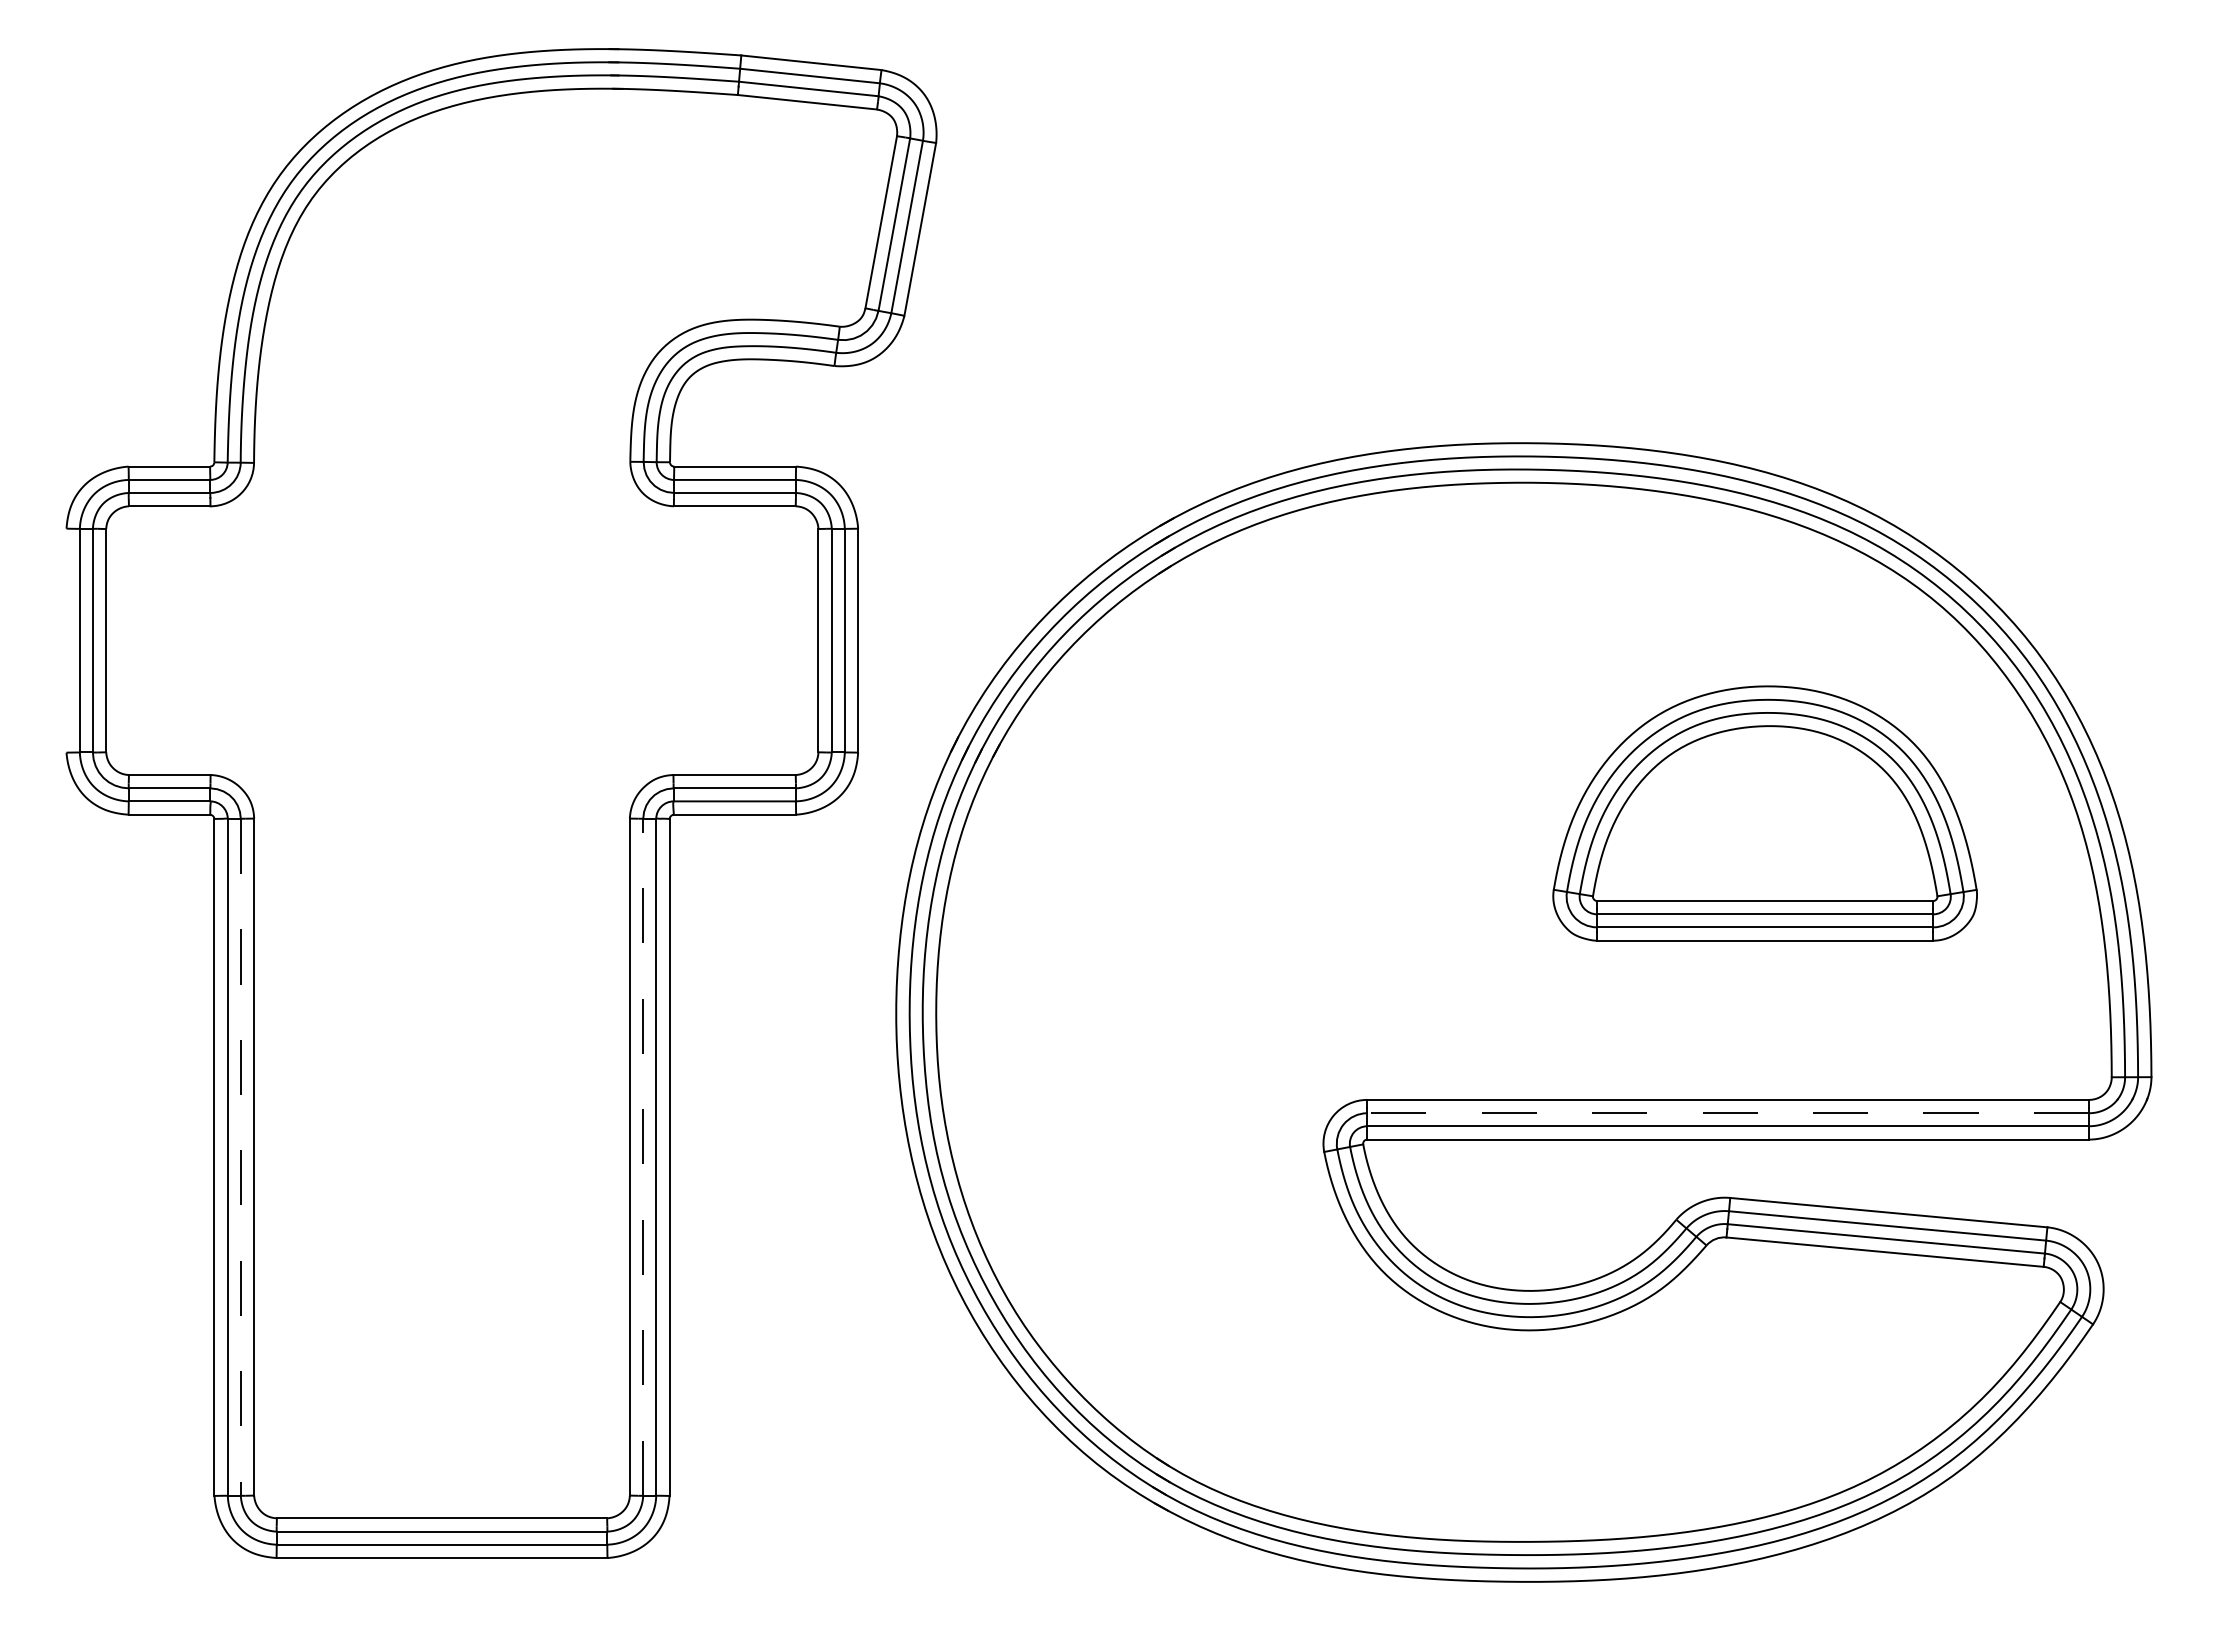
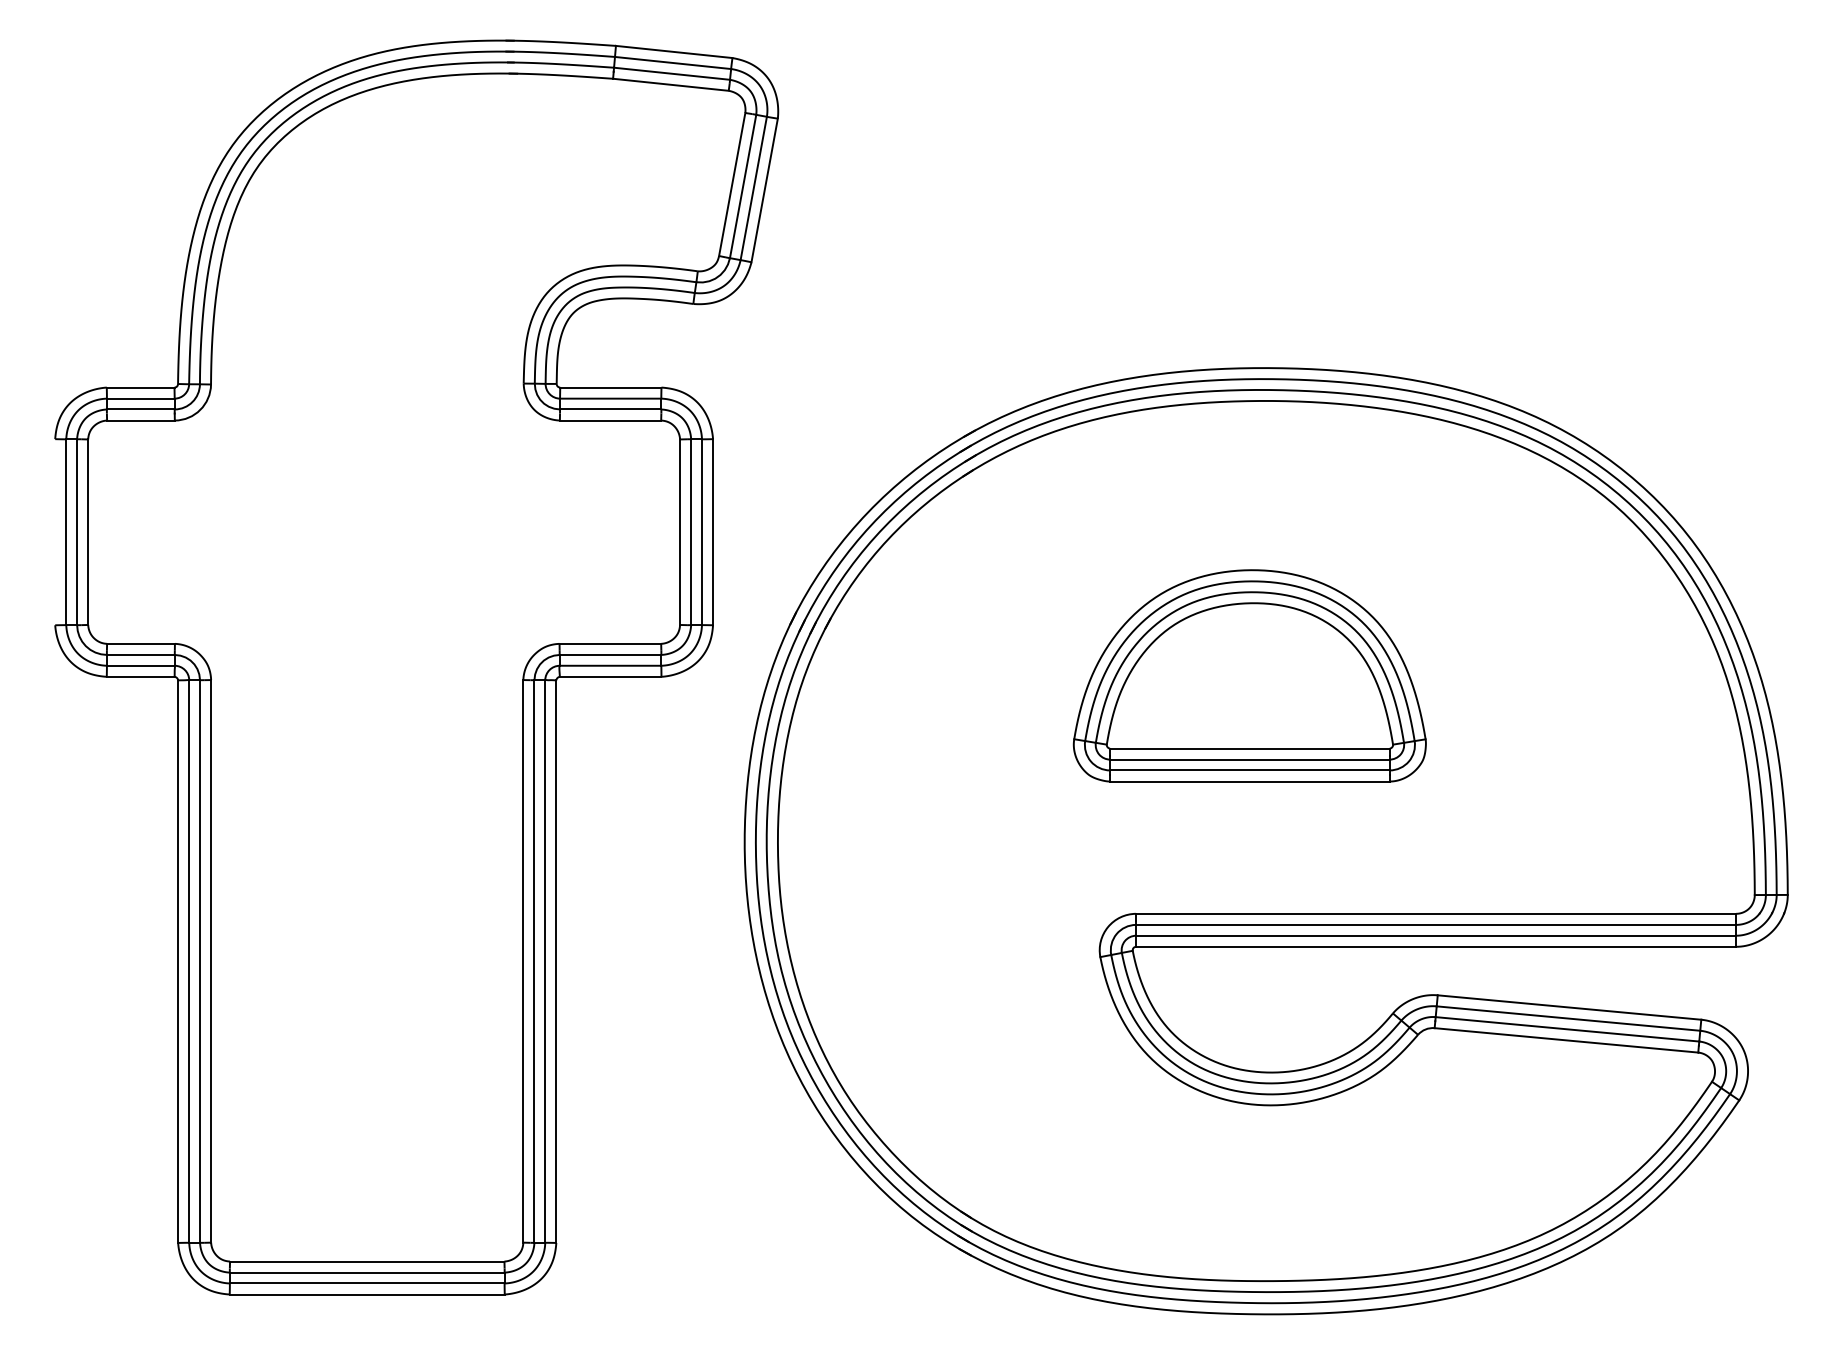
part: (1764, 813) -> (1249, 675), moved
line: (1727, 1113) -> (1435, 925), dashed -> solid
line: (240, 1157) -> (199, 961), dashed -> solid
line: (643, 1157) -> (534, 961), dashed -> solid

